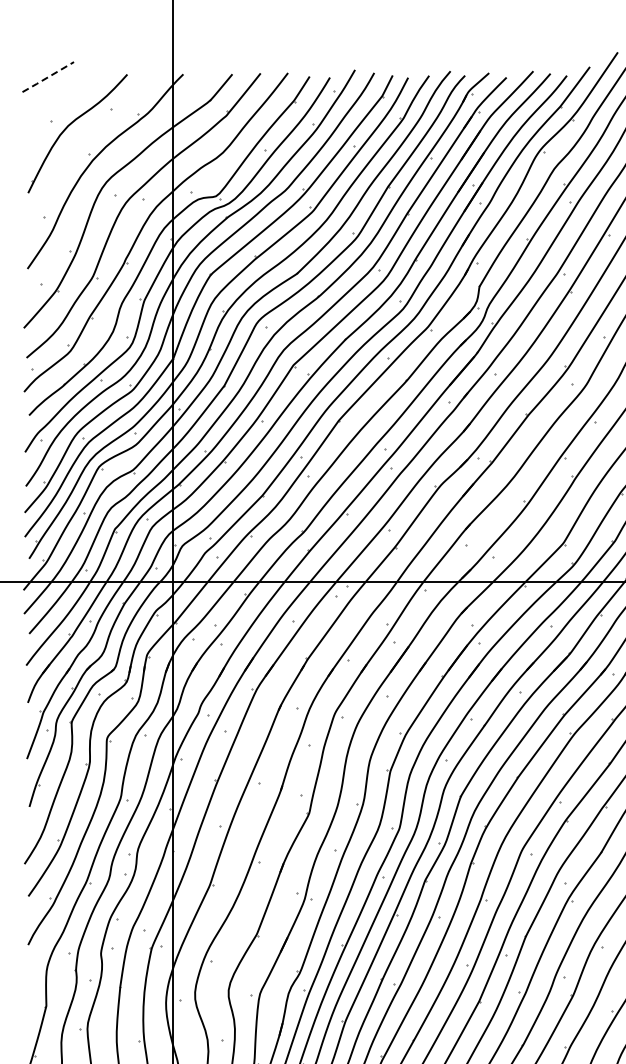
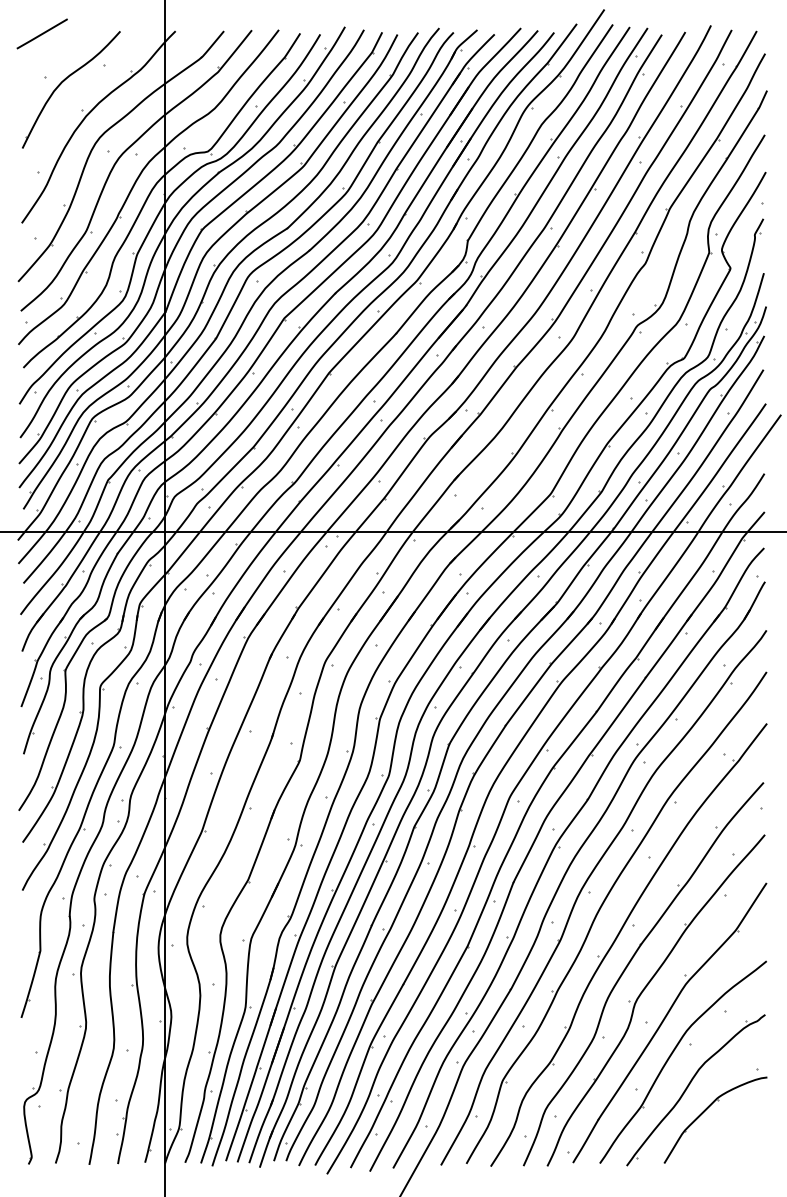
line: (48, 77) -> (42, 34), dashed -> solid

